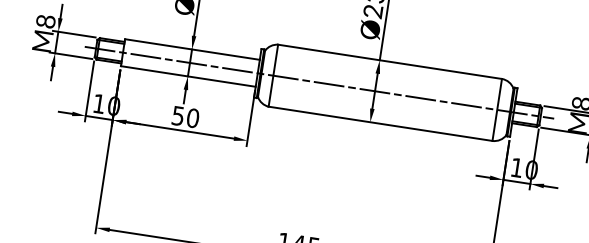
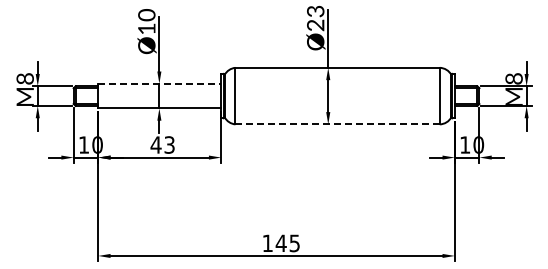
line: (193, 49) -> (160, 83), solid -> dashed
line: (319, 83) -> (277, 96), removed
text: (185, 116) -> (162, 144), 50 -> 43
line: (381, 124) -> (338, 124), solid -> dashed

